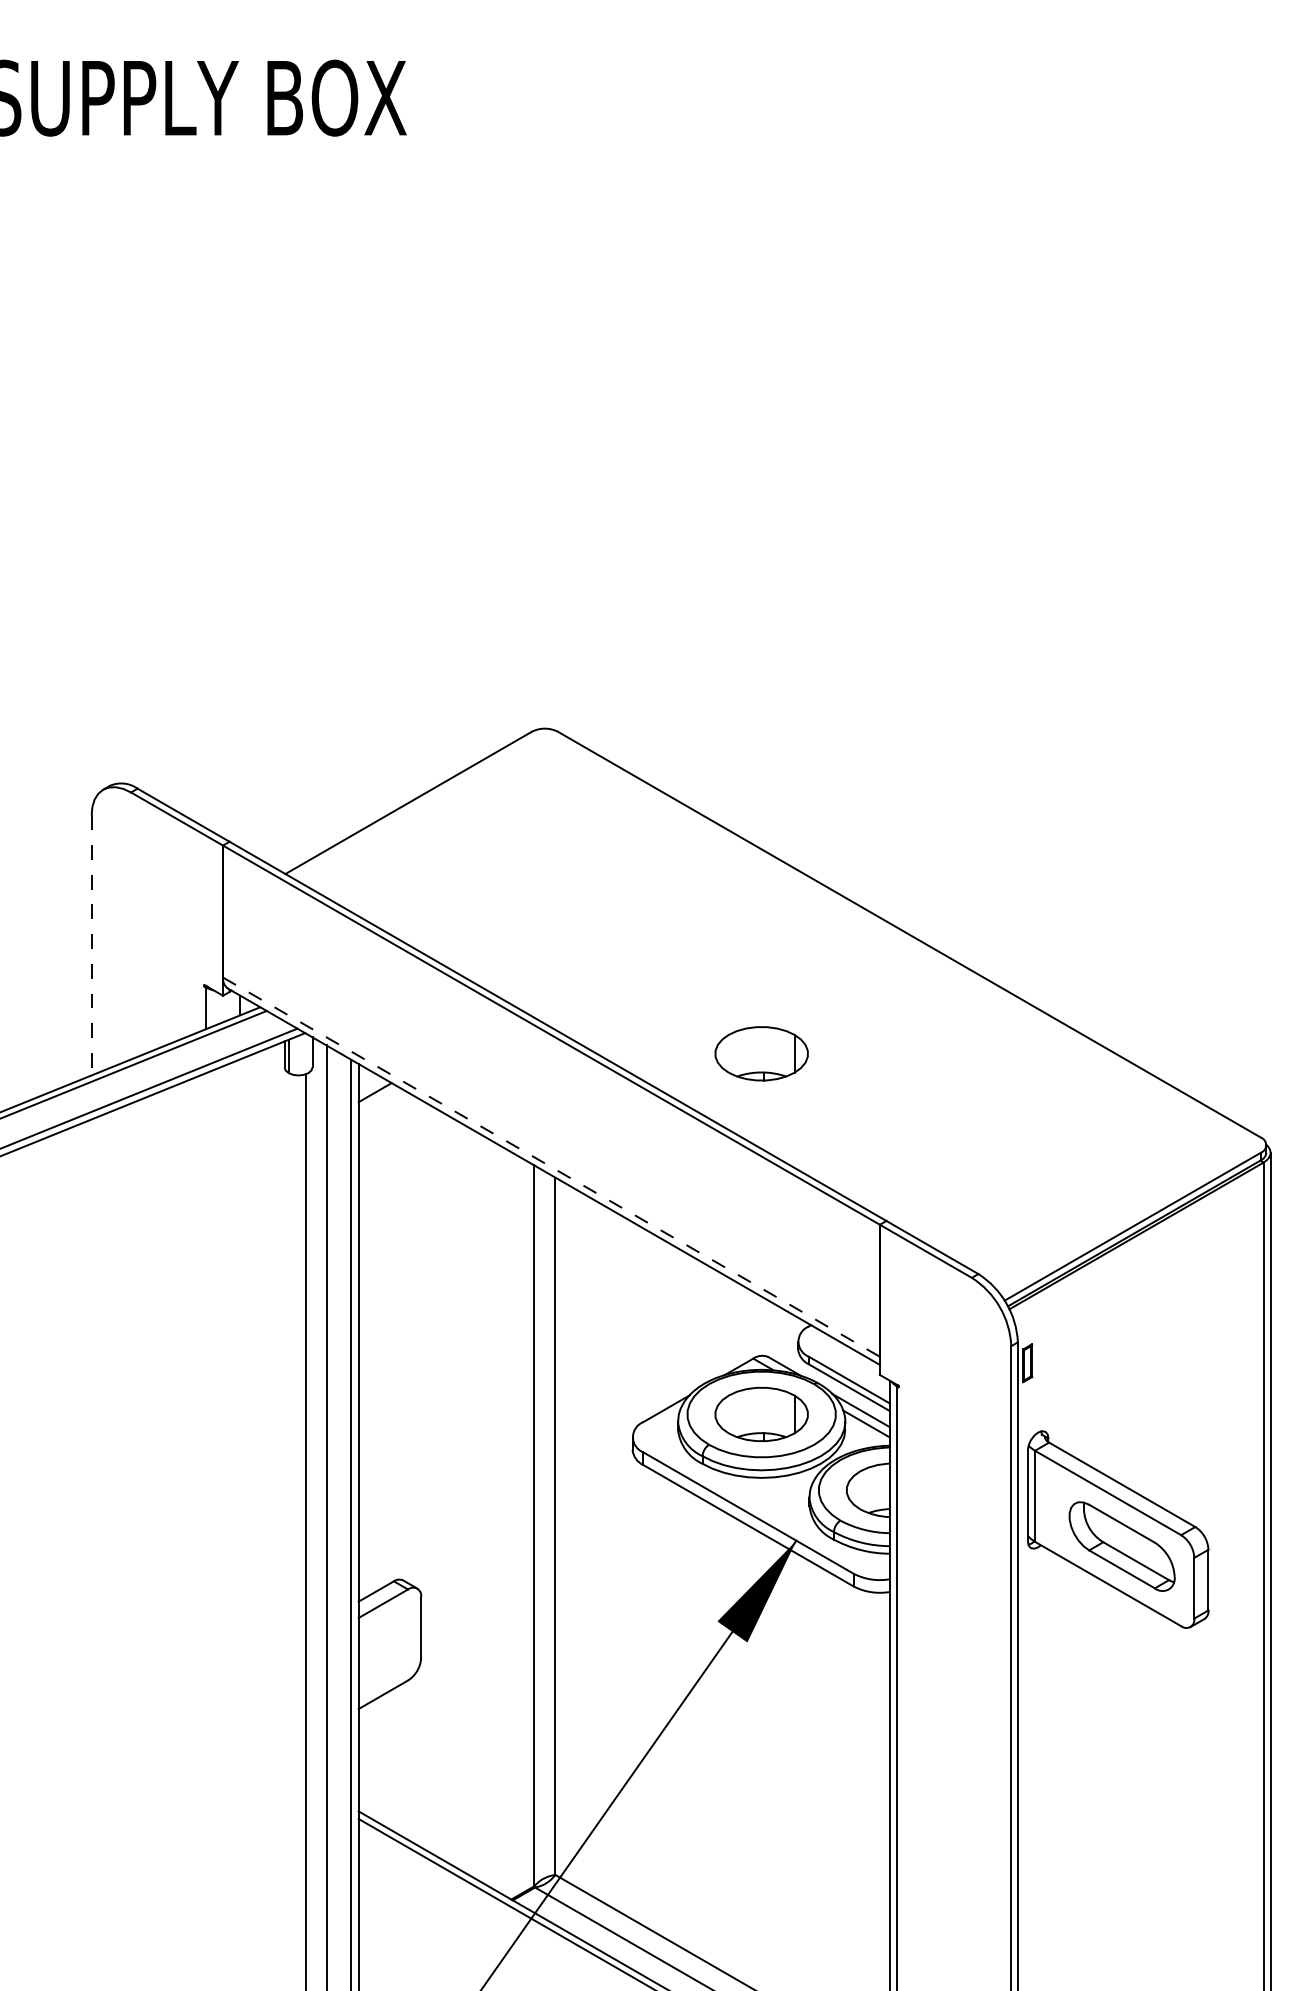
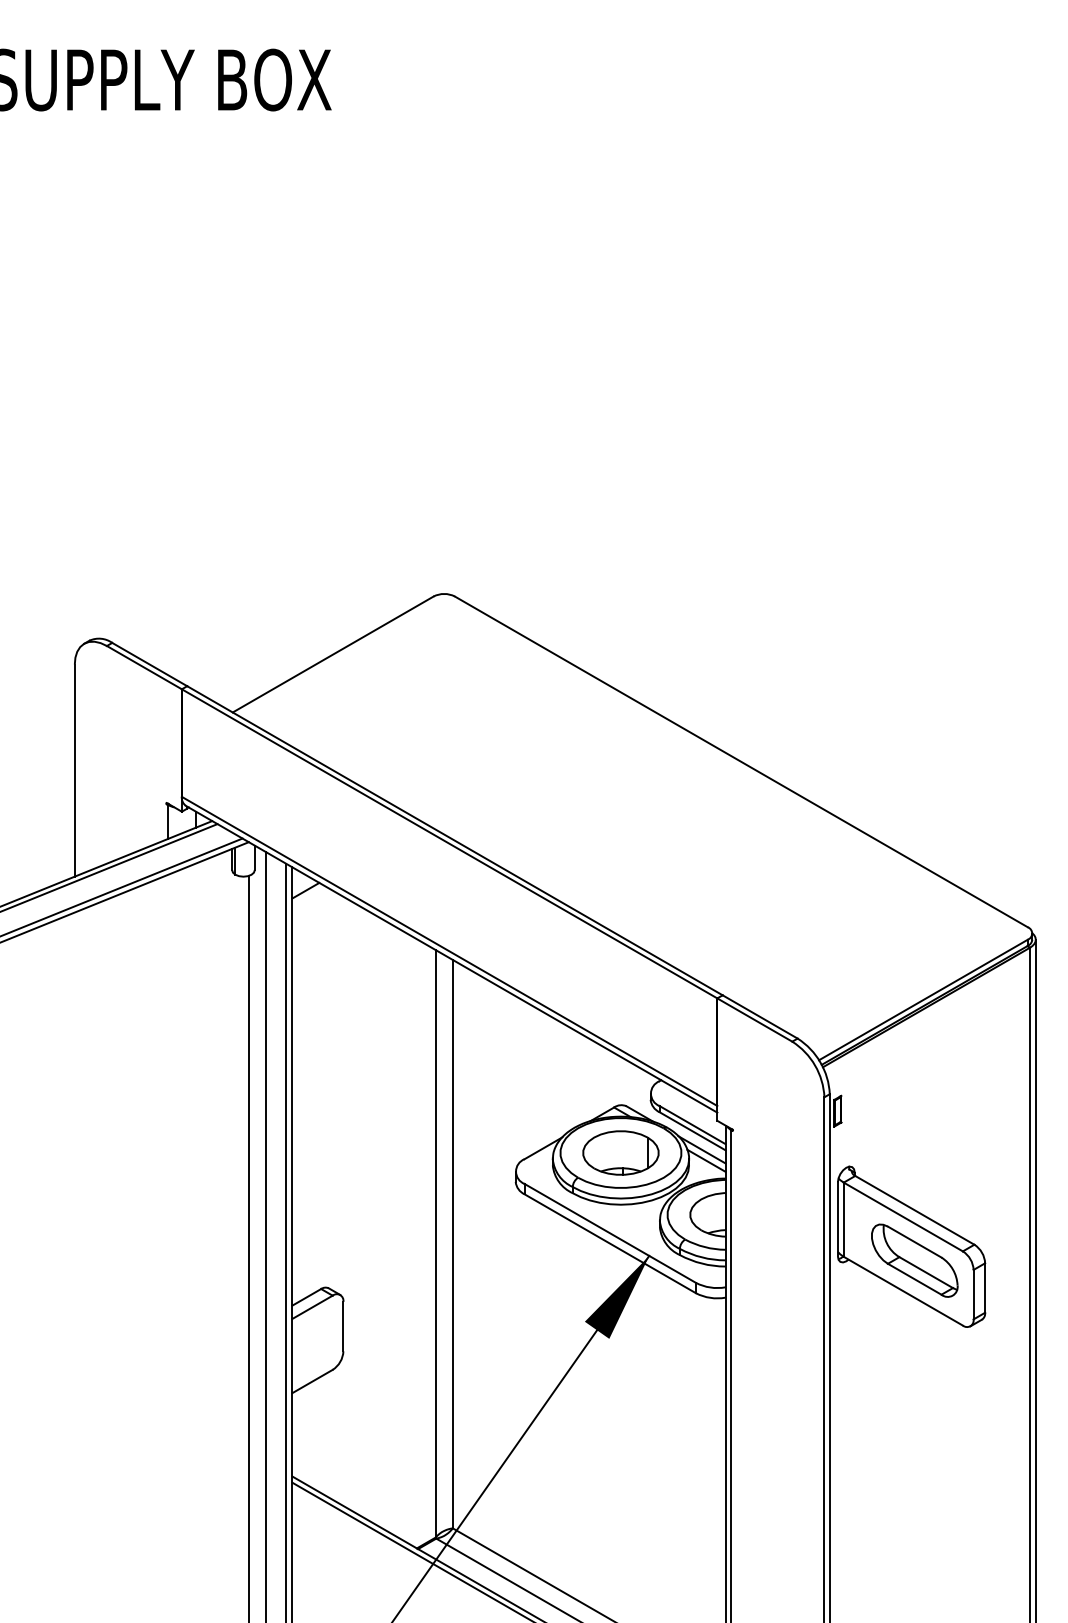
line: (91, 946) -> (74, 771), dashed -> solid
part: (761, 1053) -> (620, 858), removed
line: (552, 1167) -> (450, 951), dashed -> solid

